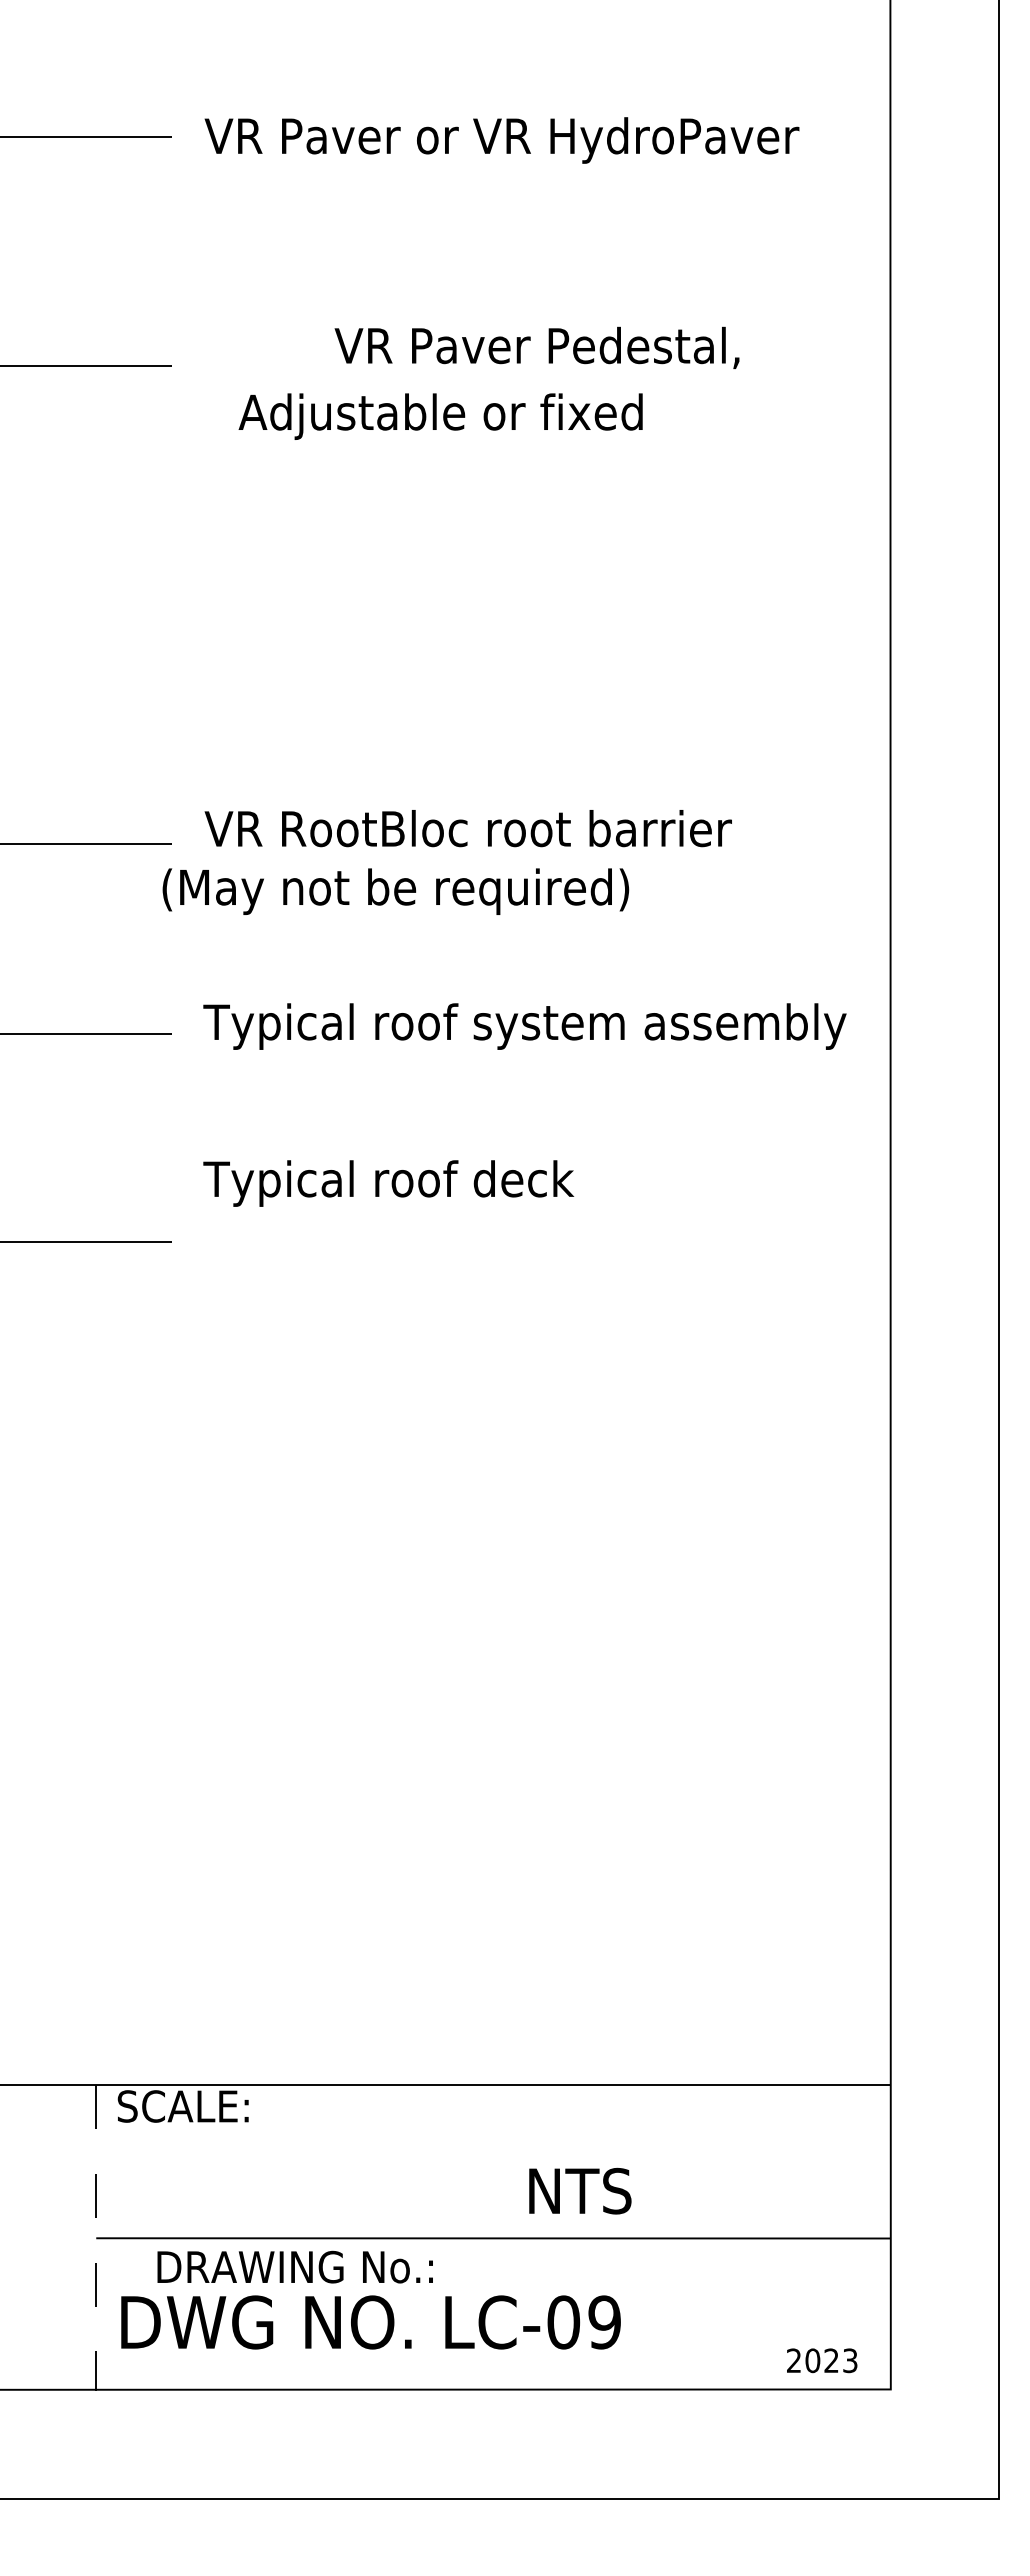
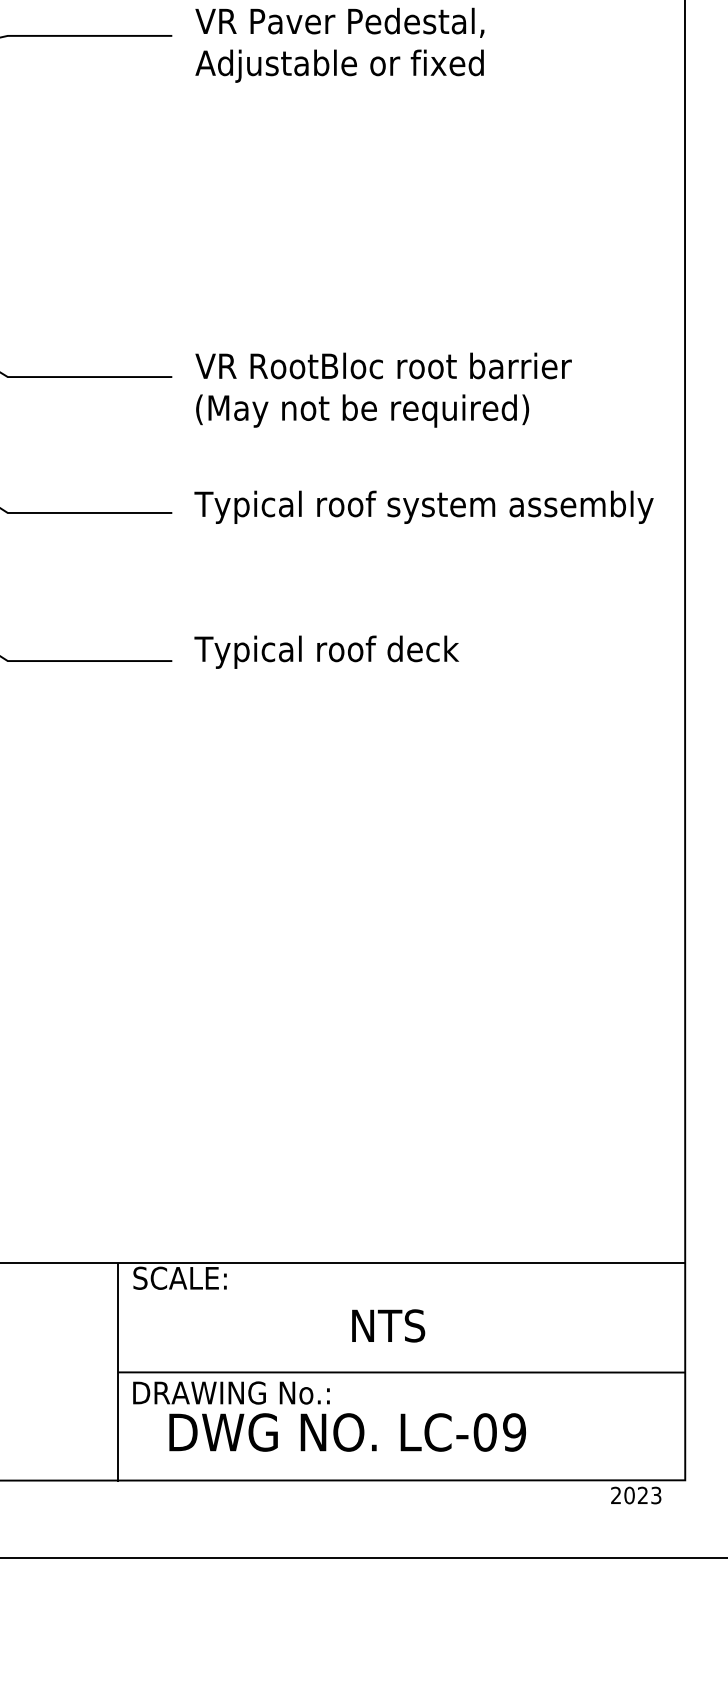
text: (536, 347) -> (339, 22), moved
text: (440, 416) -> (339, 66), moved
text: (395, 891) -> (362, 410), moved
text: (388, 1183) -> (326, 652), moved
text: (580, 2190) -> (388, 1325), moved
line: (96, 2238) -> (118, 1372), dashed -> solid
text: (294, 2266) -> (230, 1392), moved
text: (370, 2322) -> (347, 1432), moved
text: (822, 2360) -> (636, 1495), moved

